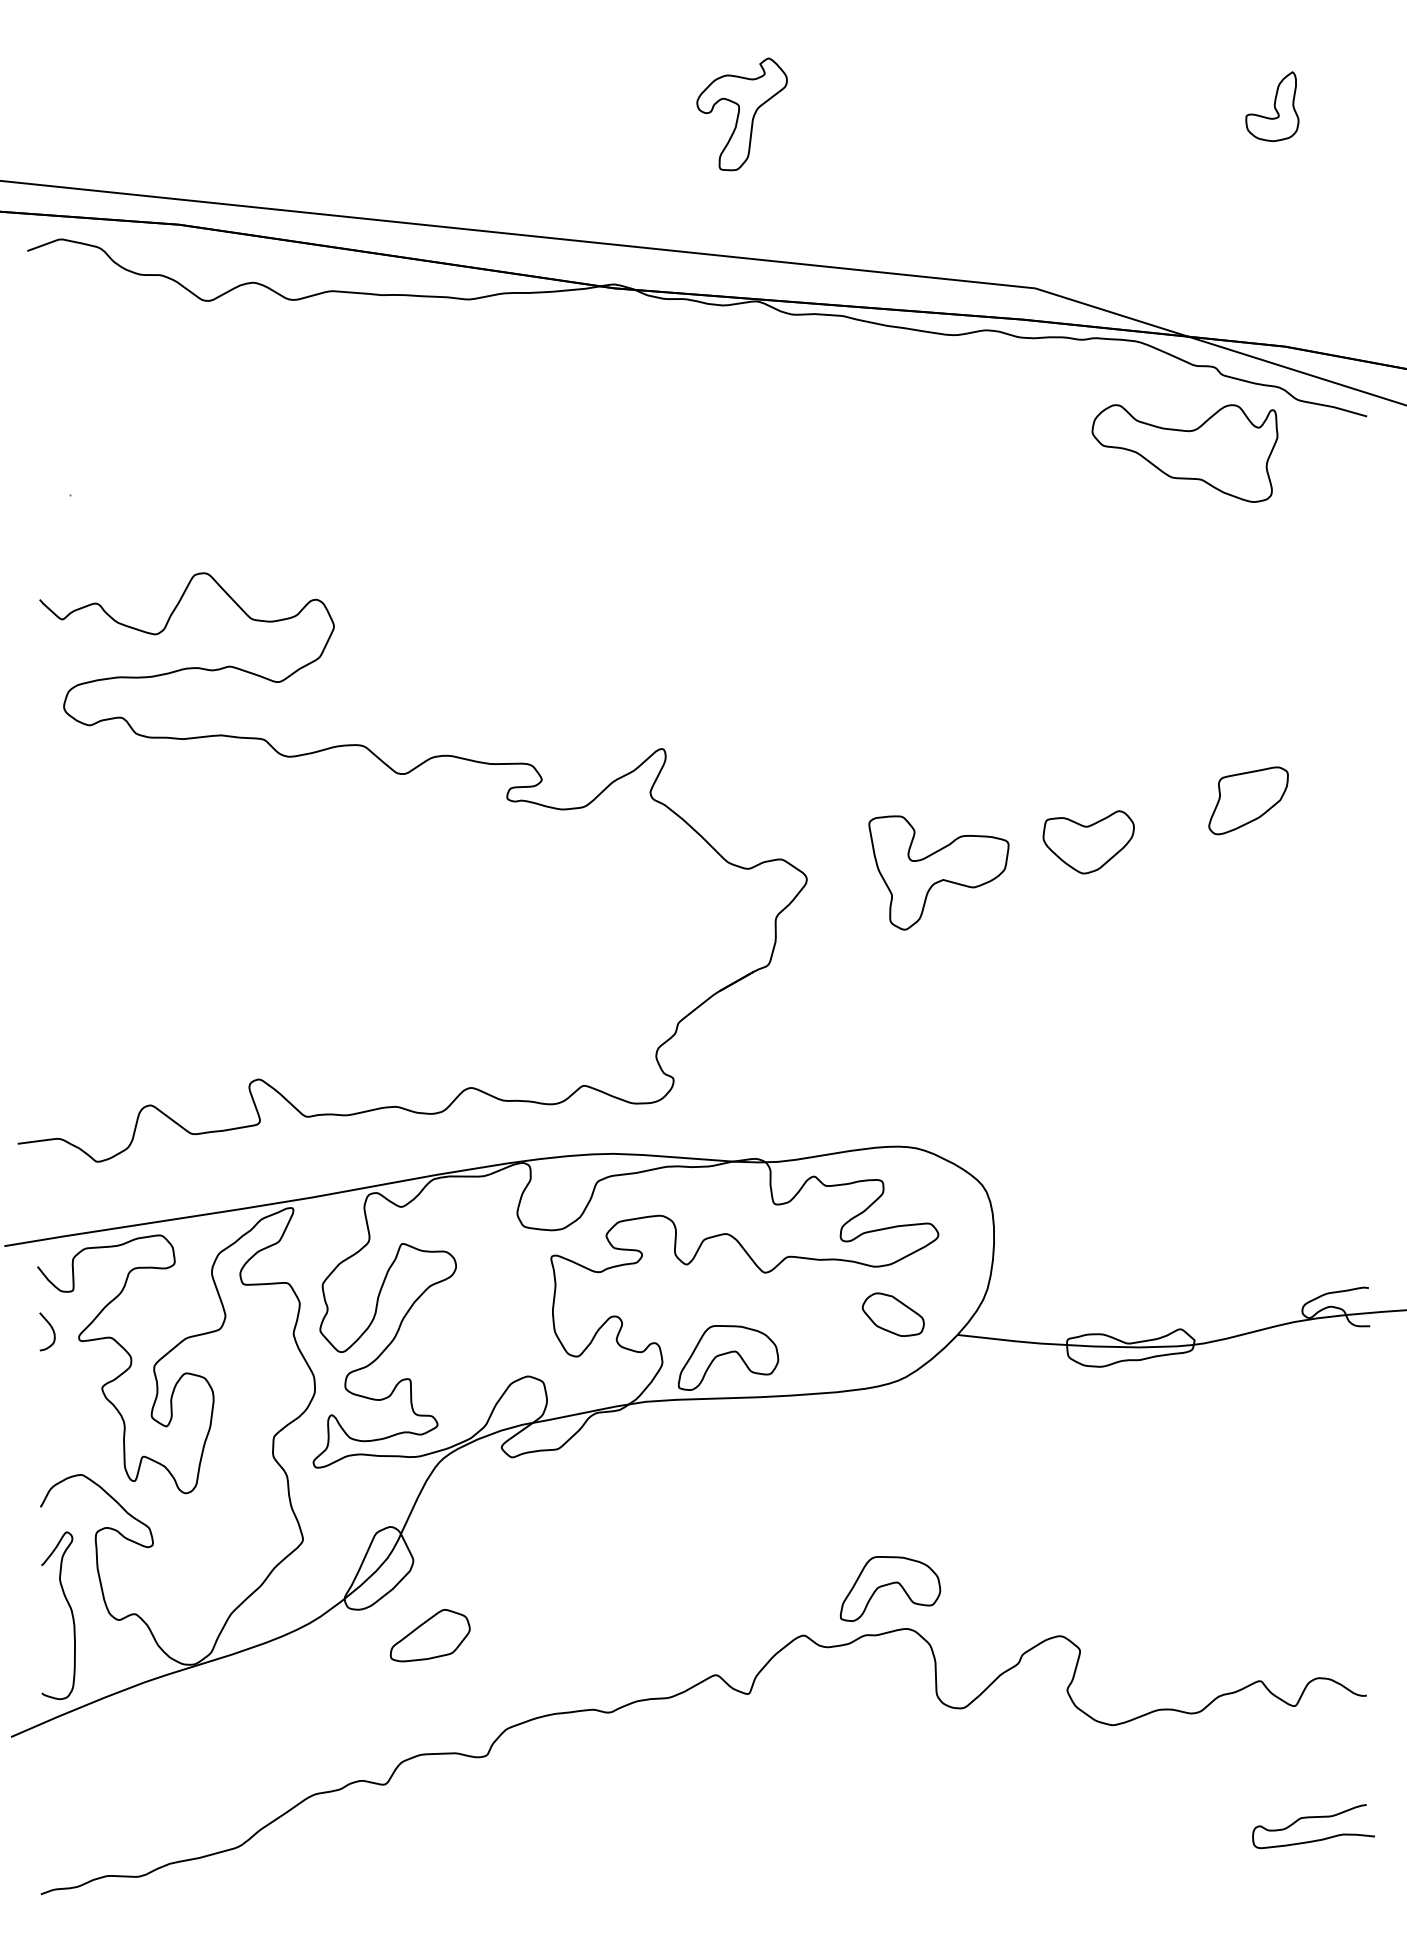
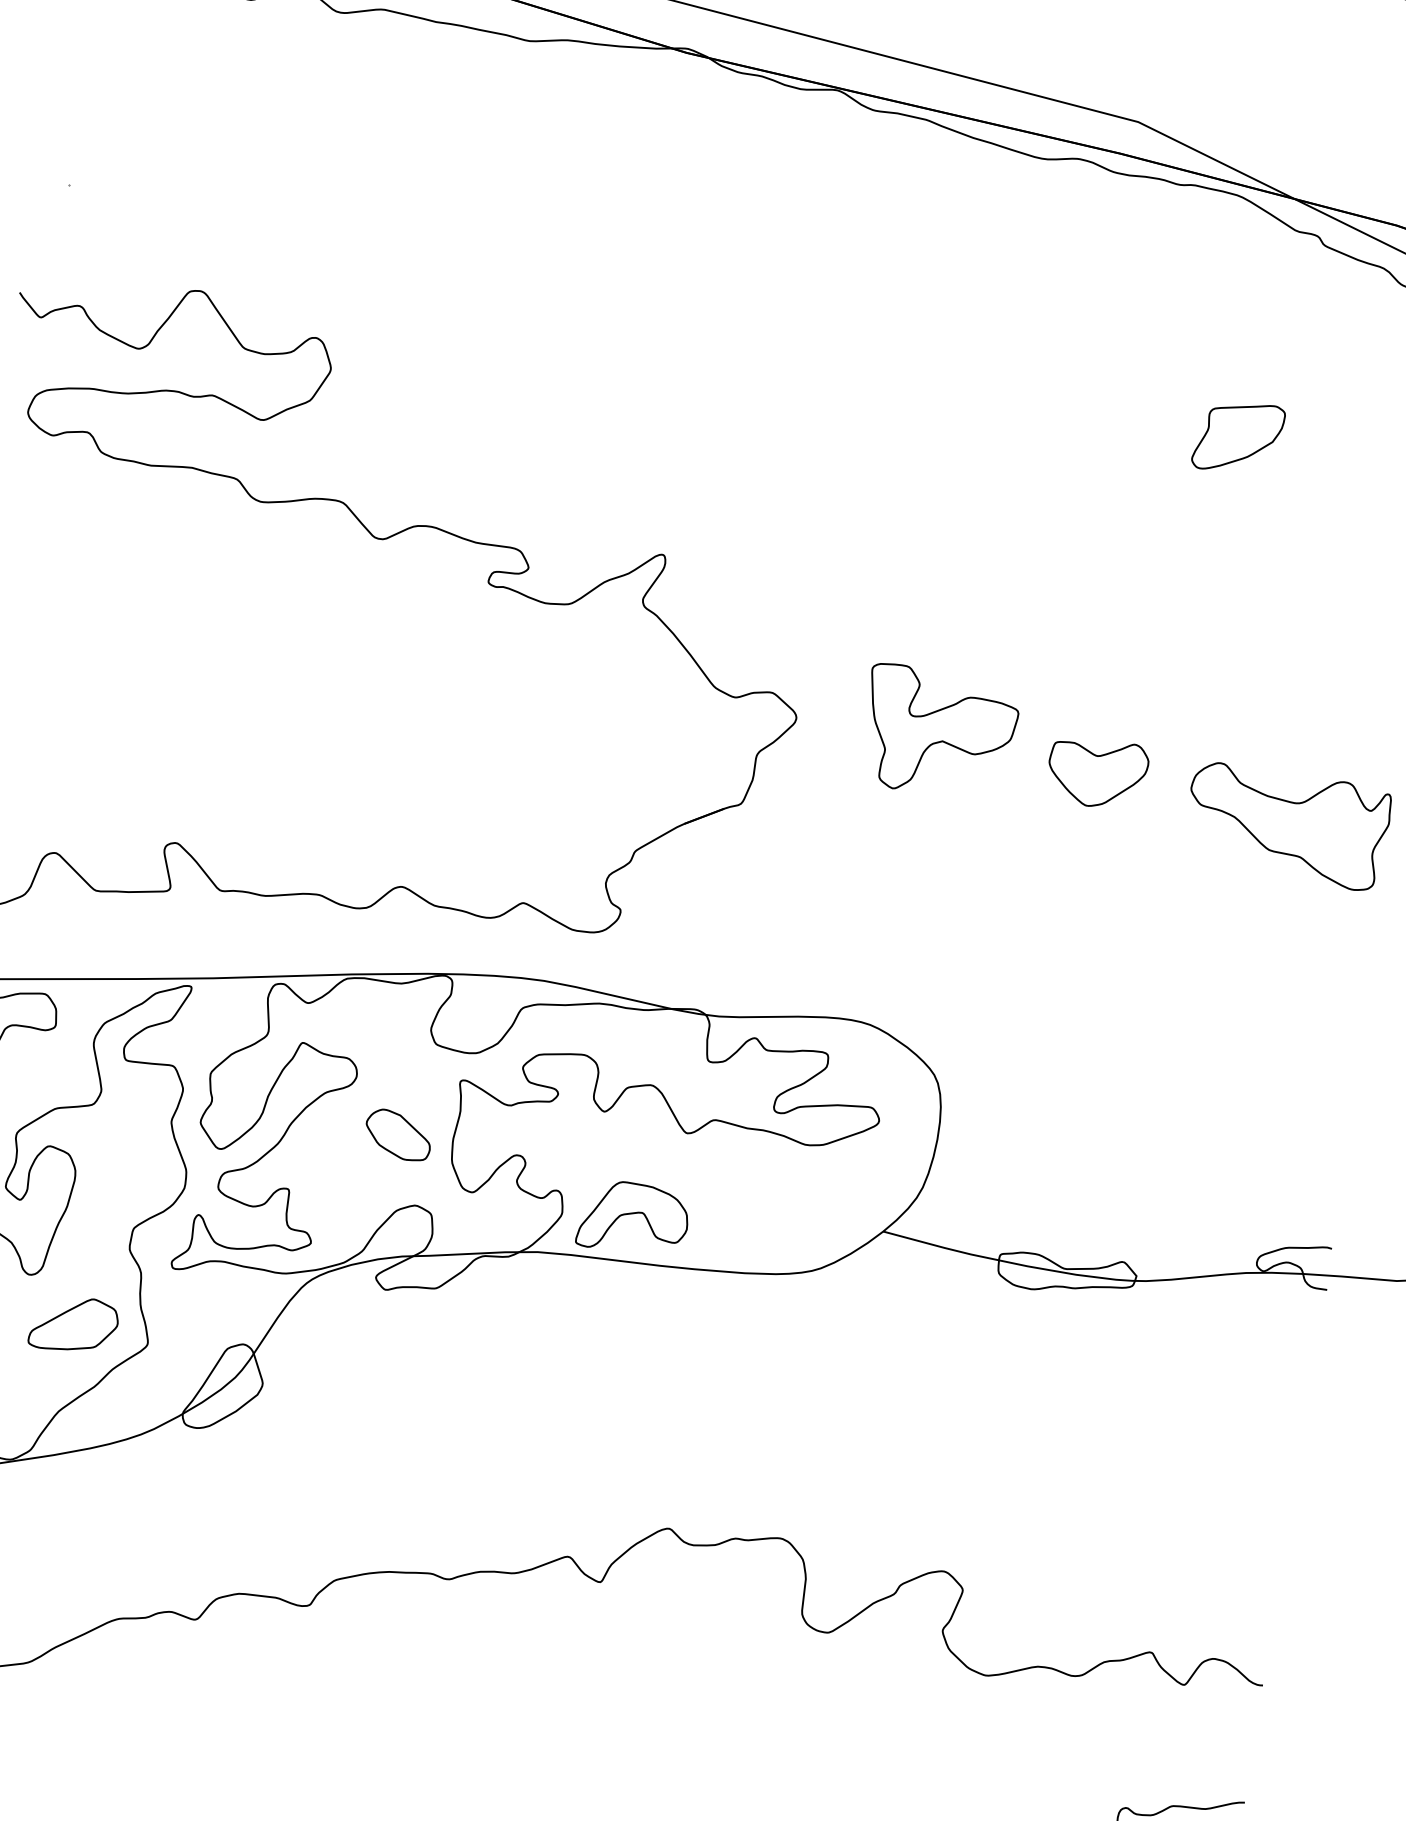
part: (1184, 453) -> (1286, 826), moved
part: (1248, 800) -> (1238, 437), moved
part: (1088, 842) -> (1097, 773), moved
part: (892, 1314) -> (397, 1134), moved
part: (890, 1588) -> (769, 1492), removed
part: (429, 1635) -> (73, 1324), moved

